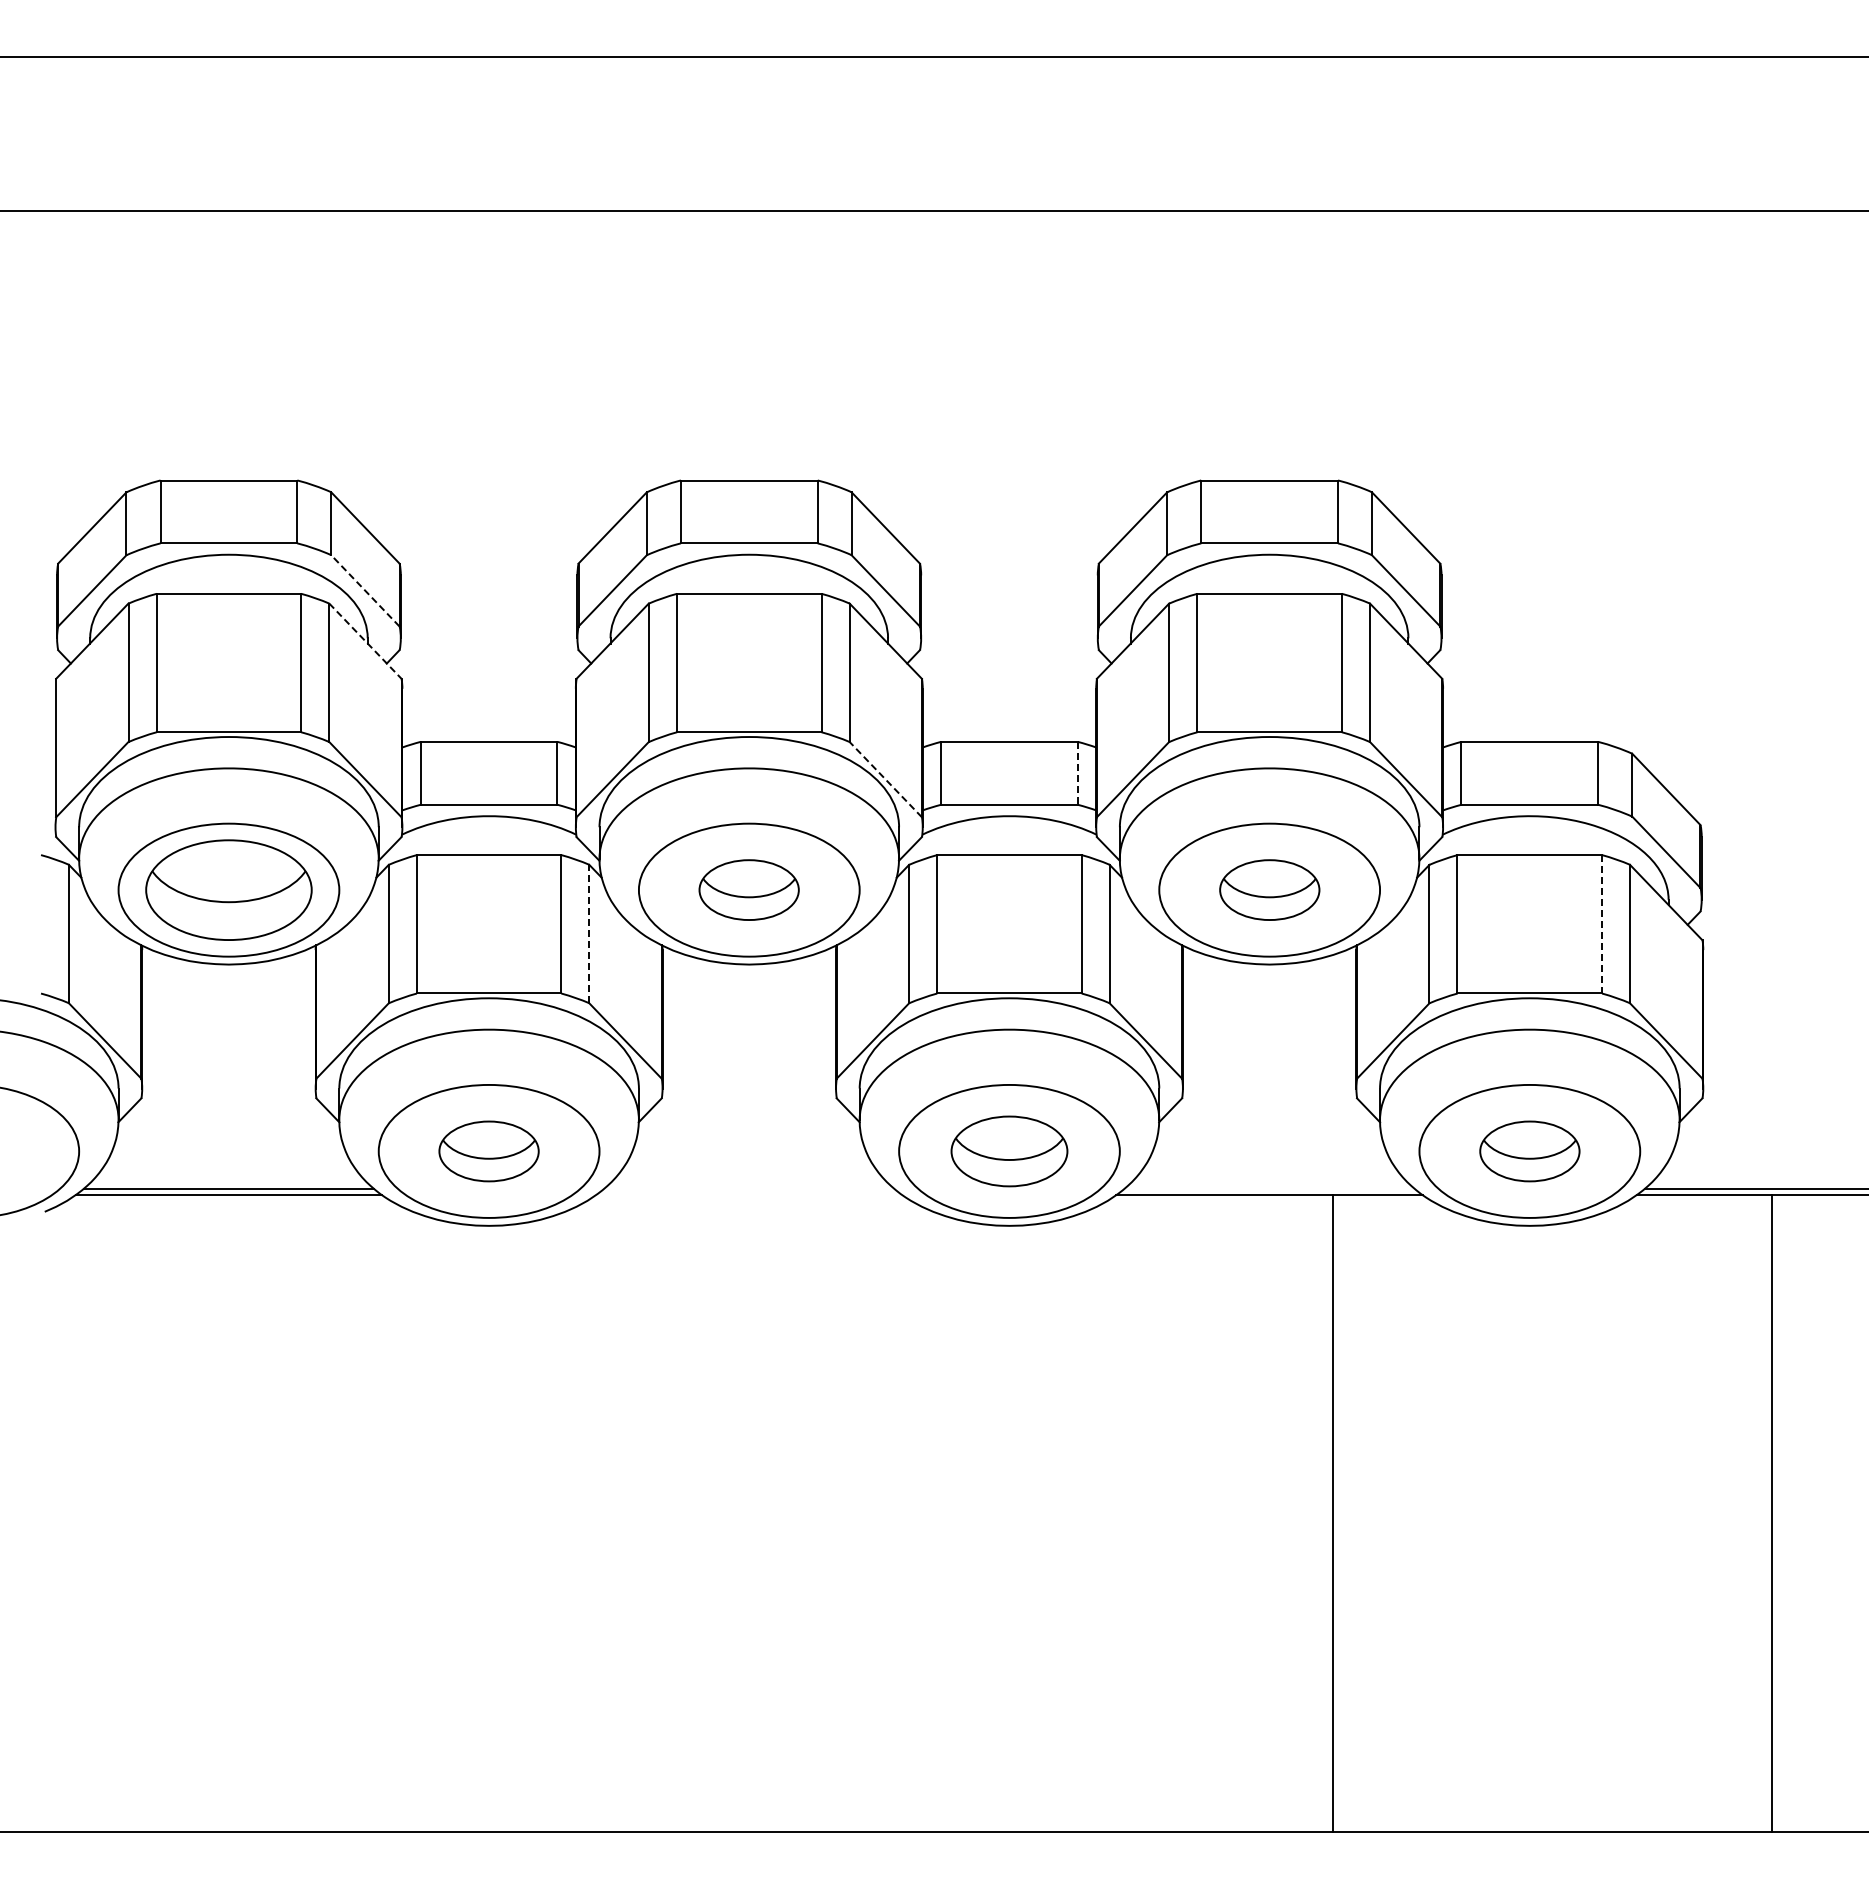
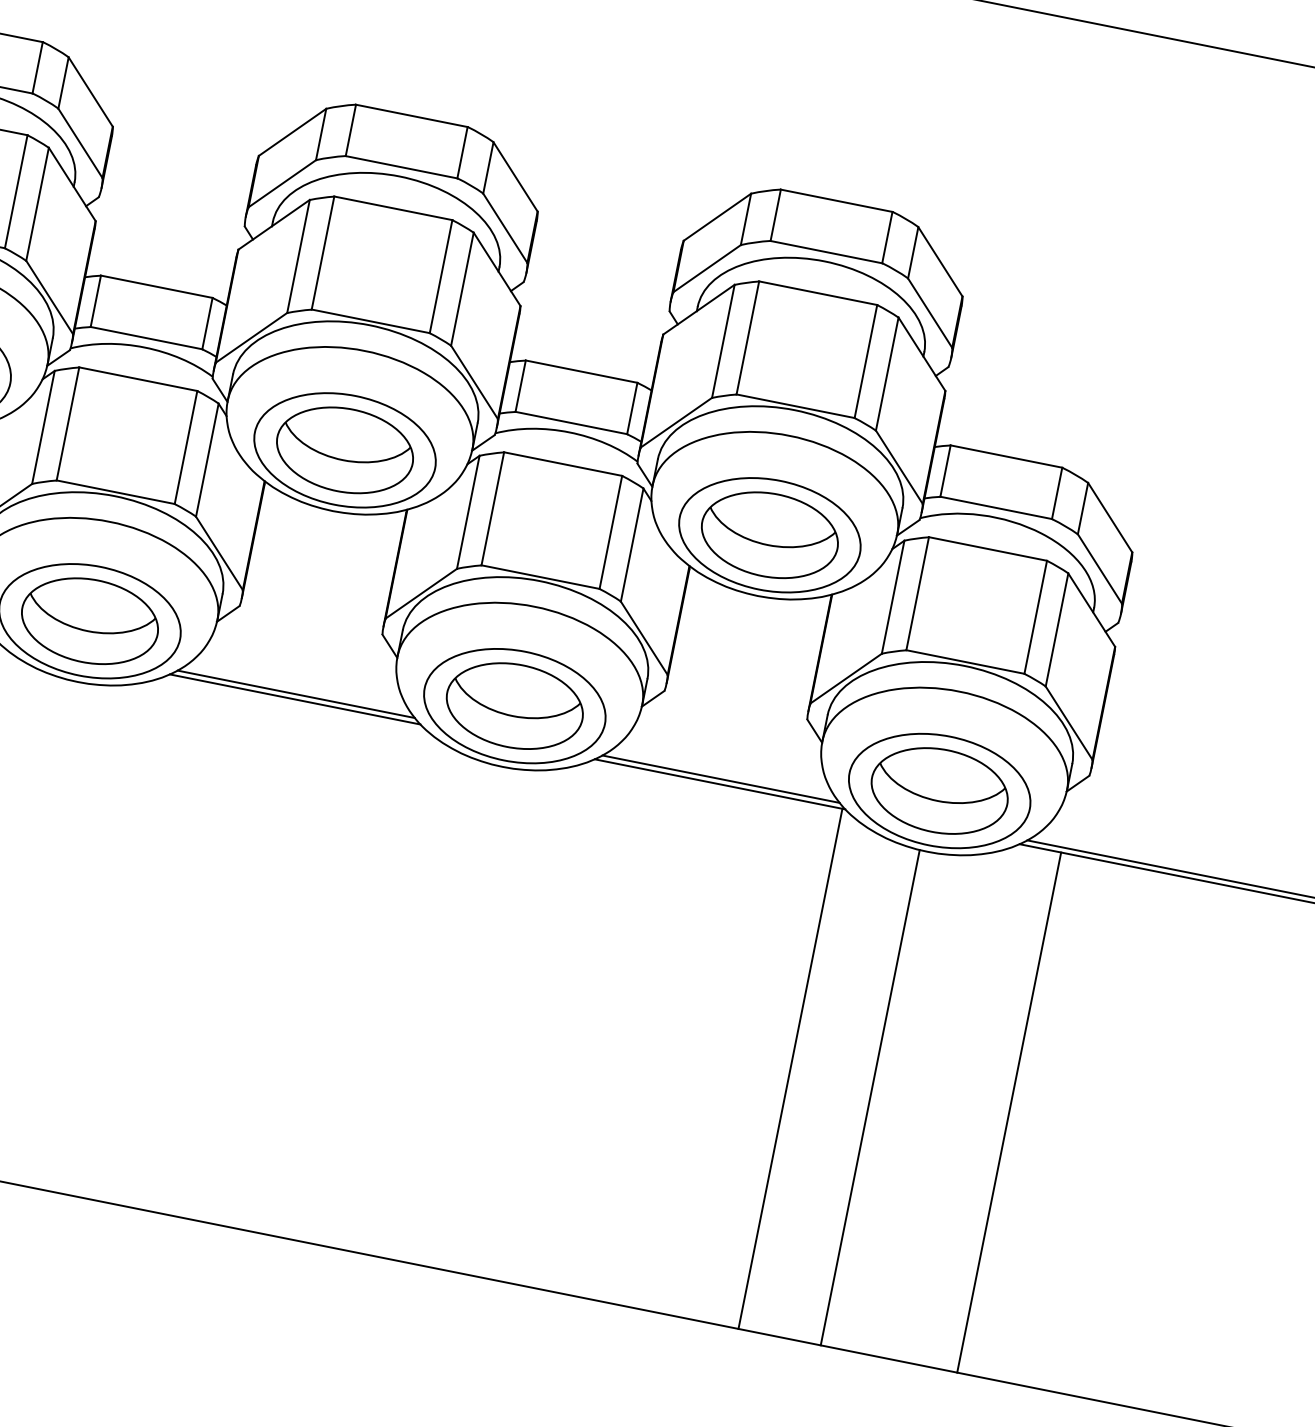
line: (365, 590) -> (80, 143), dashed -> solid
line: (365, 641) -> (72, 184), dashed -> solid
line: (1077, 773) -> (632, 408), dashed -> solid
line: (885, 779) -> (474, 382), dashed -> solid
part: (748, 889) -> (344, 449), size x1.67
part: (1269, 889) -> (769, 534), size x1.67
line: (1602, 924) -> (1036, 617), dashed -> solid
line: (589, 933) -> (207, 459), dashed -> solid
part: (488, 1151) -> (89, 621), size x1.67
part: (1009, 1151) -> (514, 706), size x1.43
part: (1529, 1151) -> (939, 791), size x1.67
line: (749, 1188) -> (296, 693), added
line: (1269, 1188) -> (721, 778), added
line: (748, 1195) -> (294, 699), added
line: (1333, 1513) -> (790, 1068), moved
line: (1772, 1513) -> (1009, 1112), moved
line: (1520, 1528) -> (870, 1097), added

